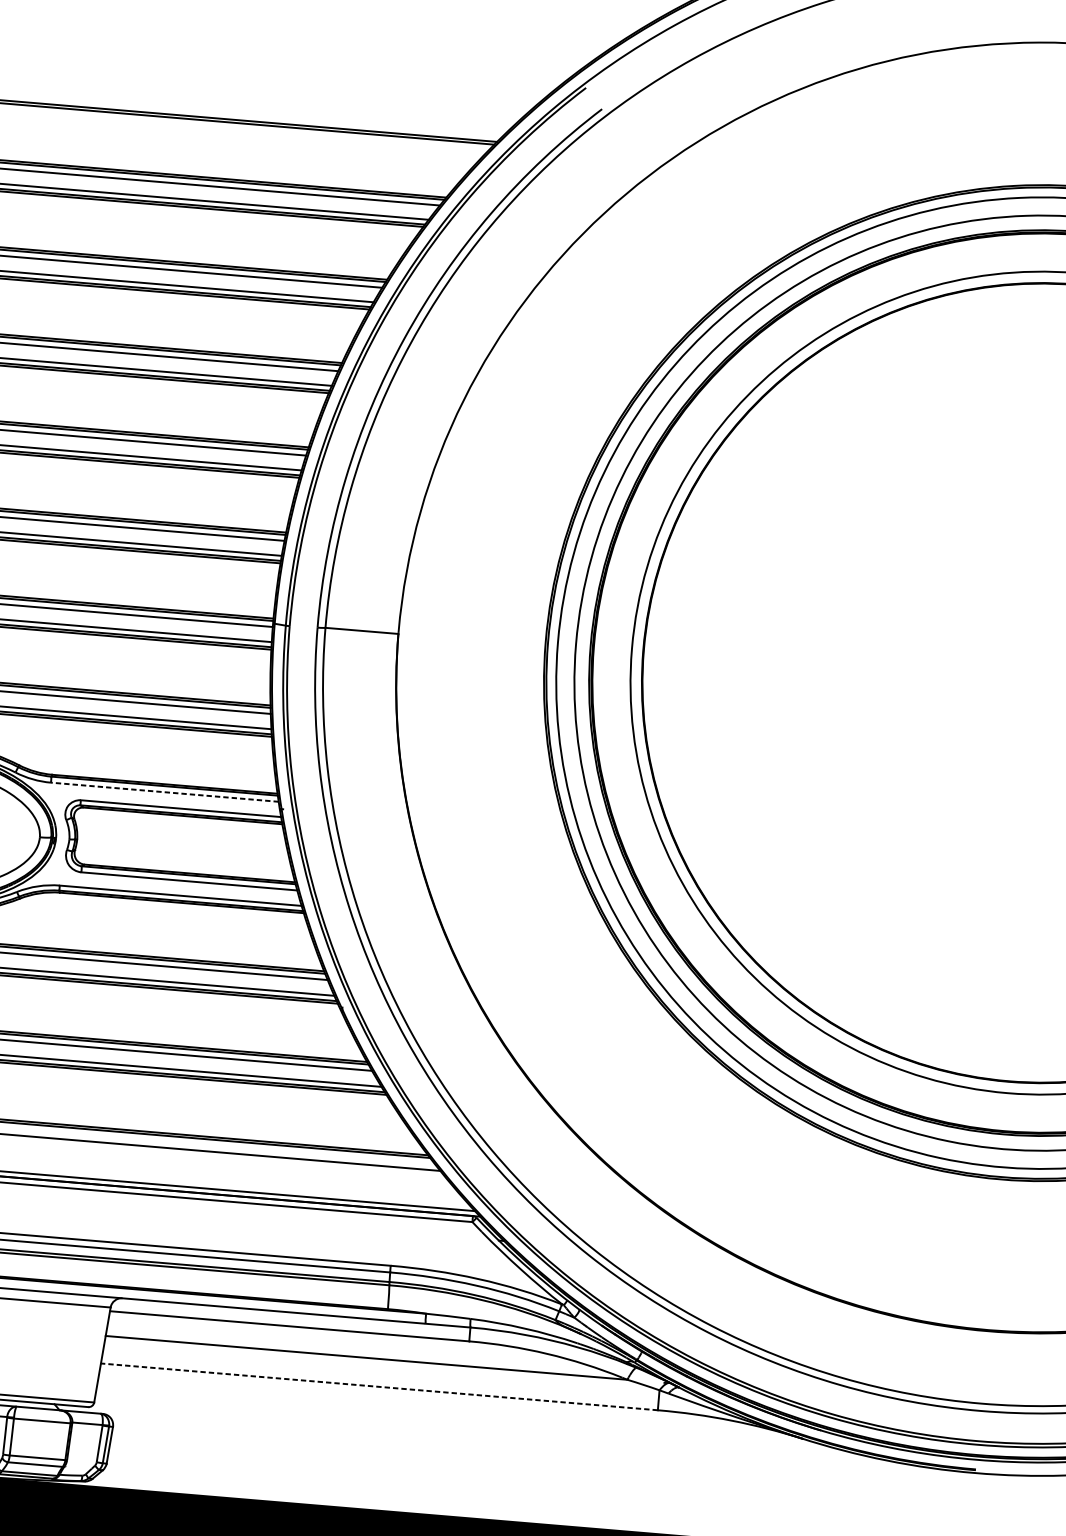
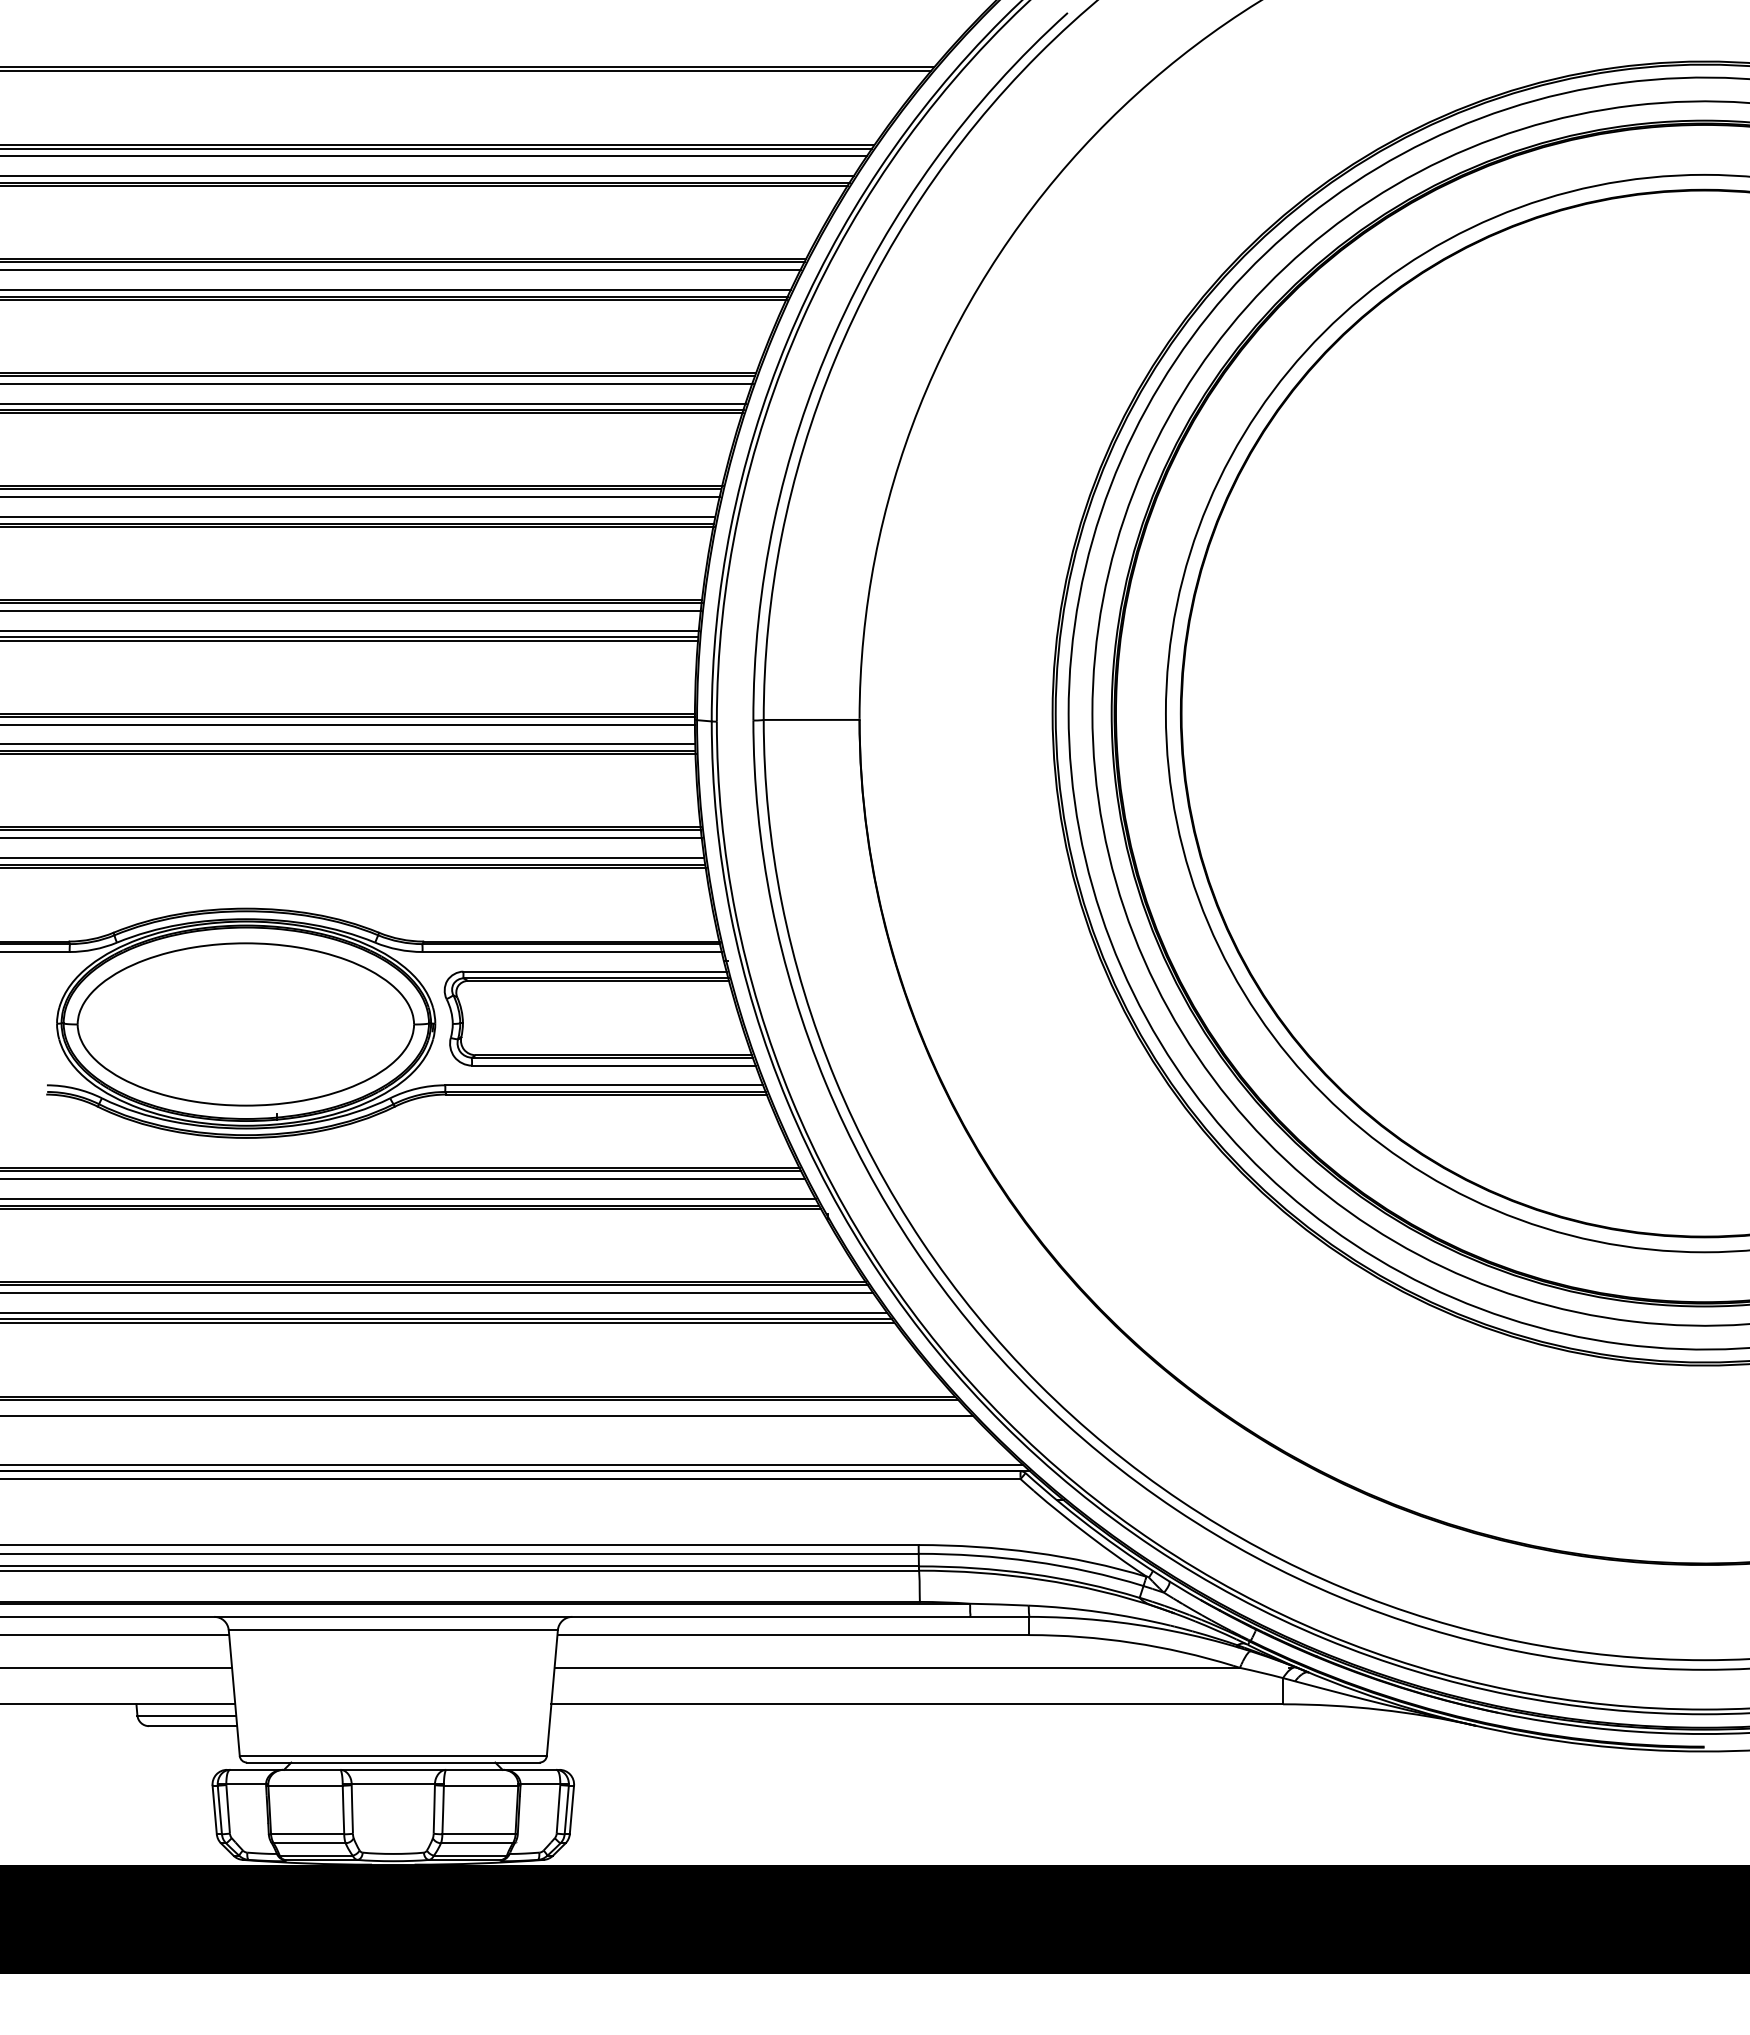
line: (165, 792) -> (572, 952), dashed -> solid
line: (379, 1387) -> (917, 1704), dashed -> solid

